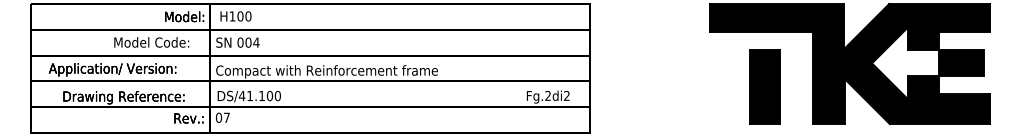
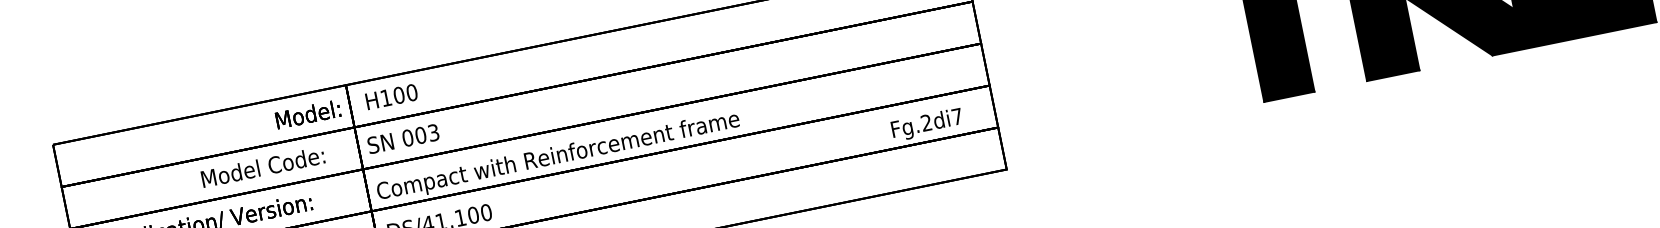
text: (256, 42) -> (433, 132), 004 -> 003
text: (566, 95) -> (956, 116), Fg.2di2 -> Fg.2di7

